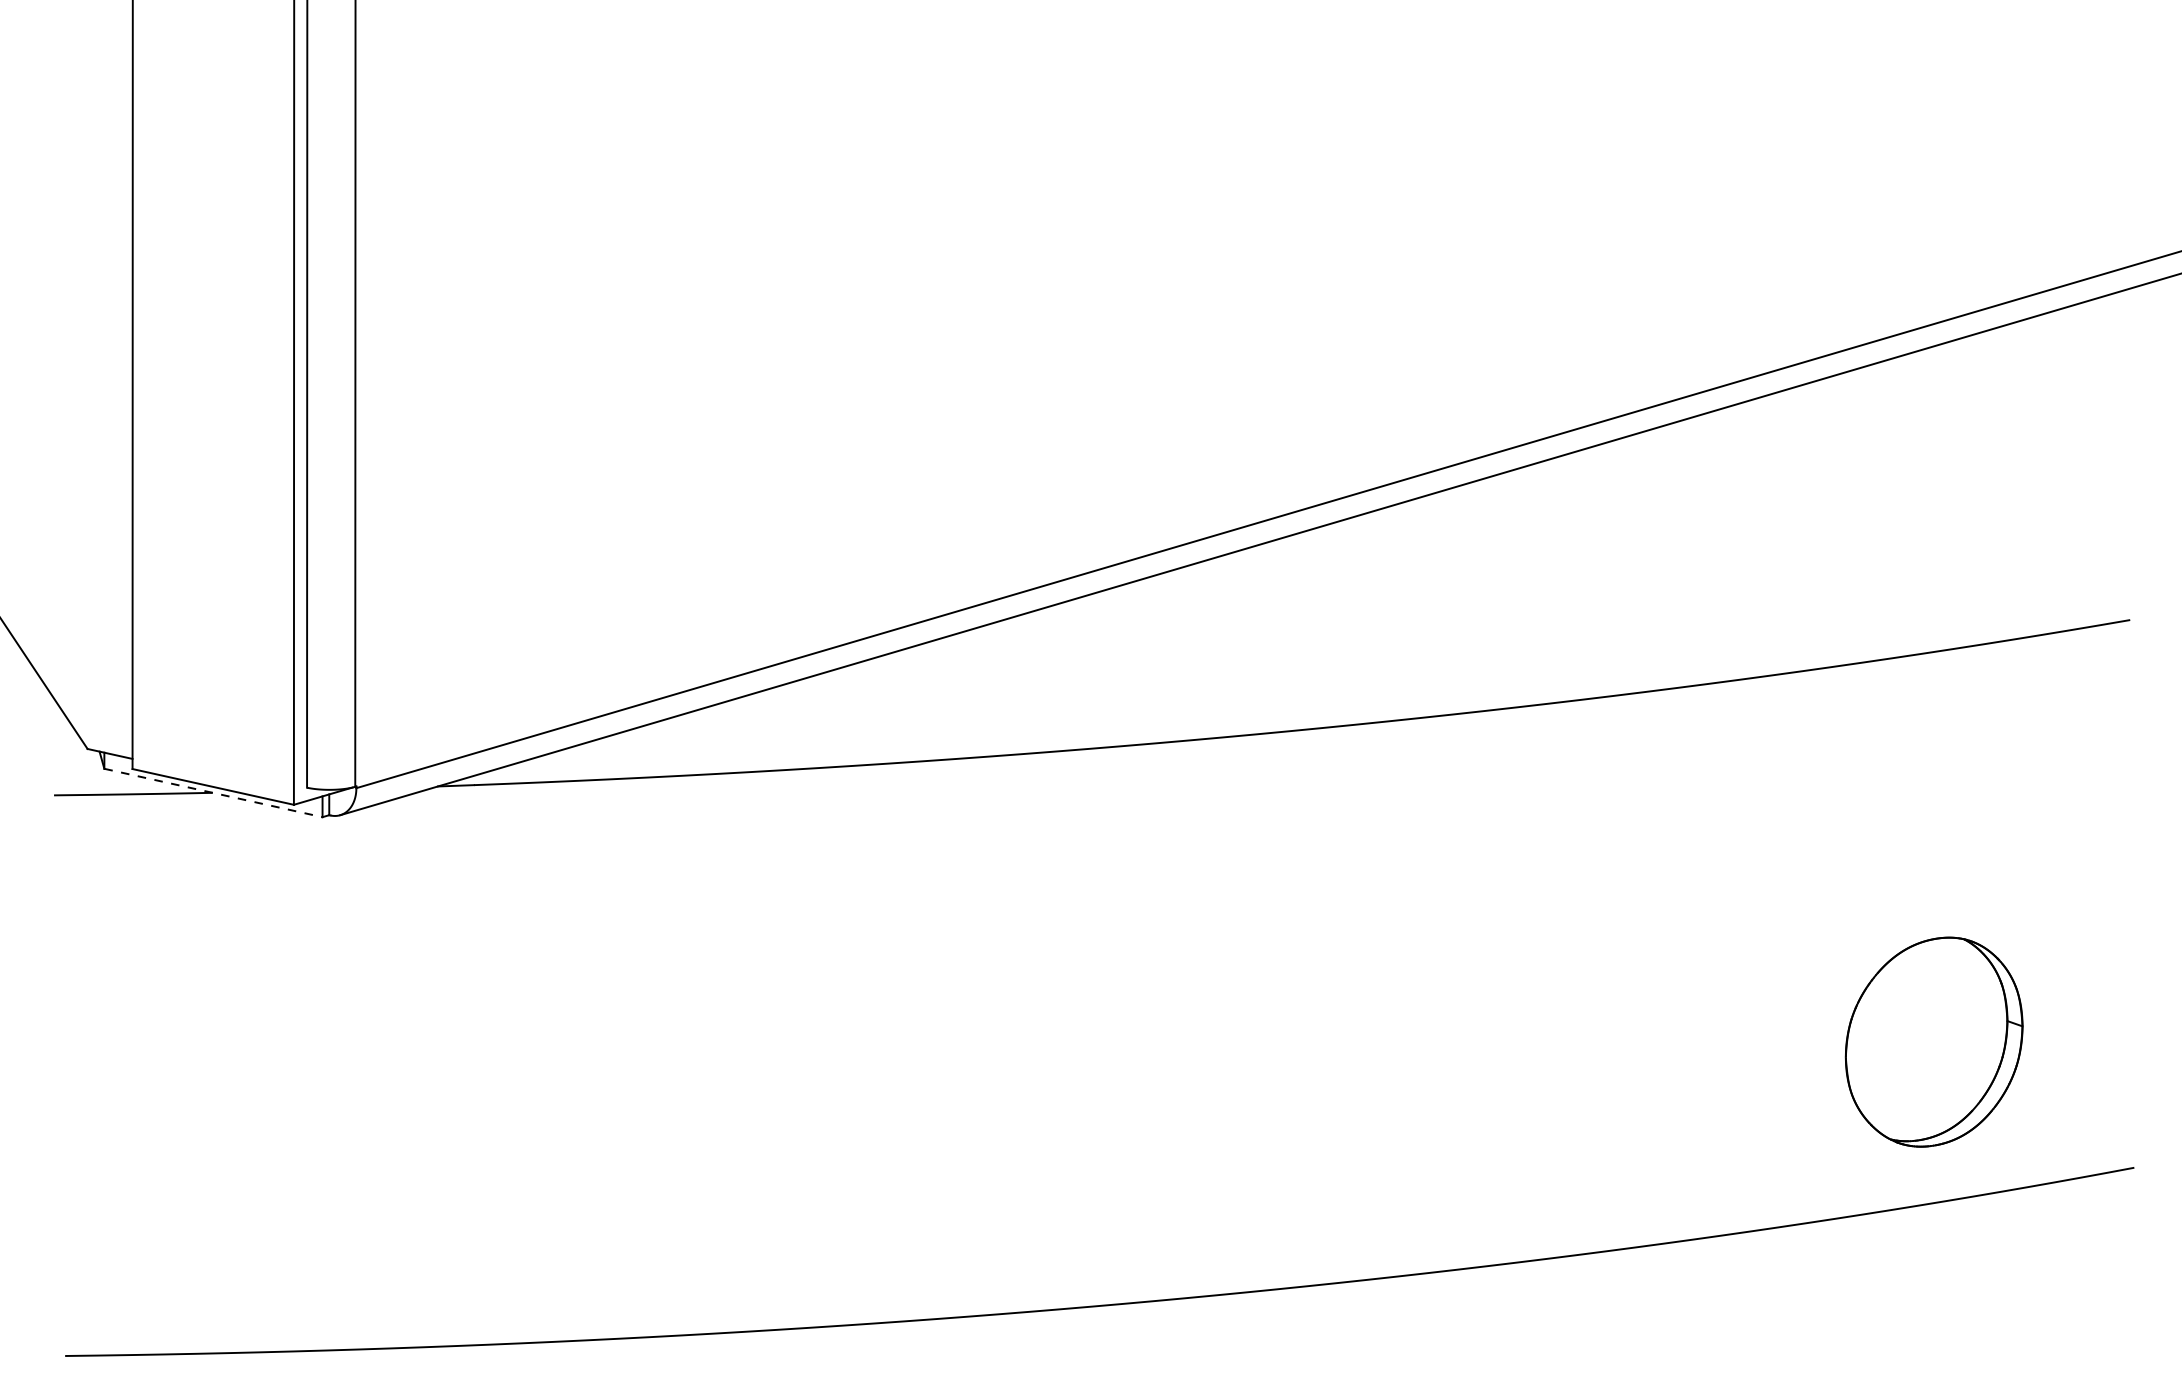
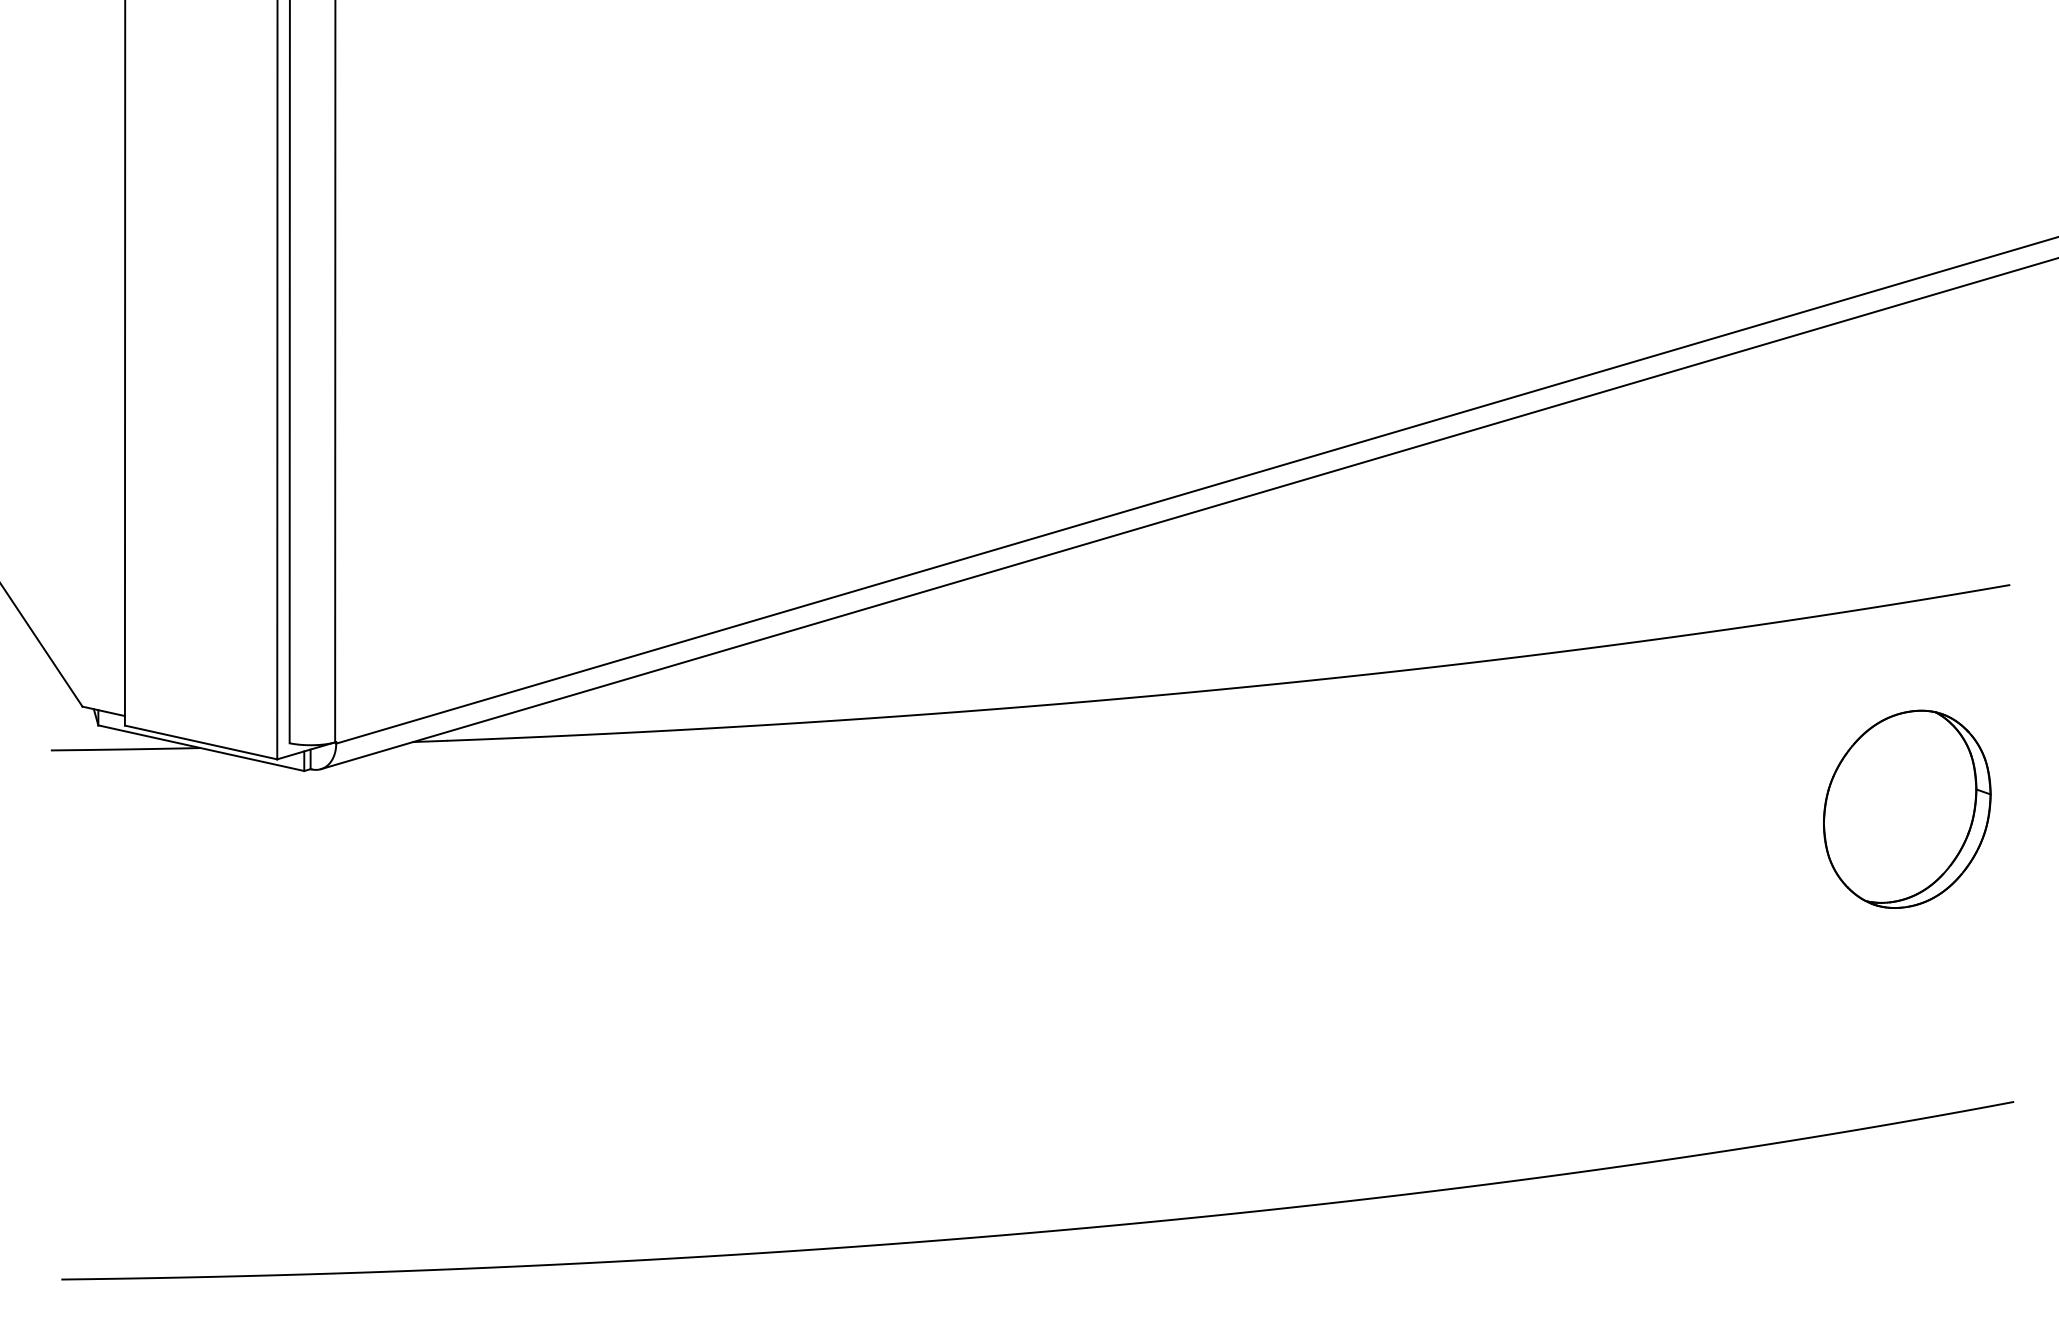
line: (213, 793) -> (201, 748), dashed -> solid
part: (1934, 1041) -> (1907, 808), moved

